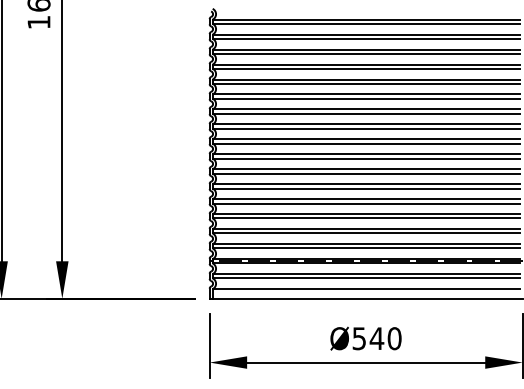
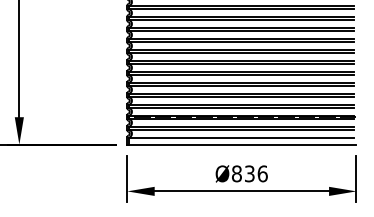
text: (376, 338) -> (249, 173), Ø540 -> Ø836

